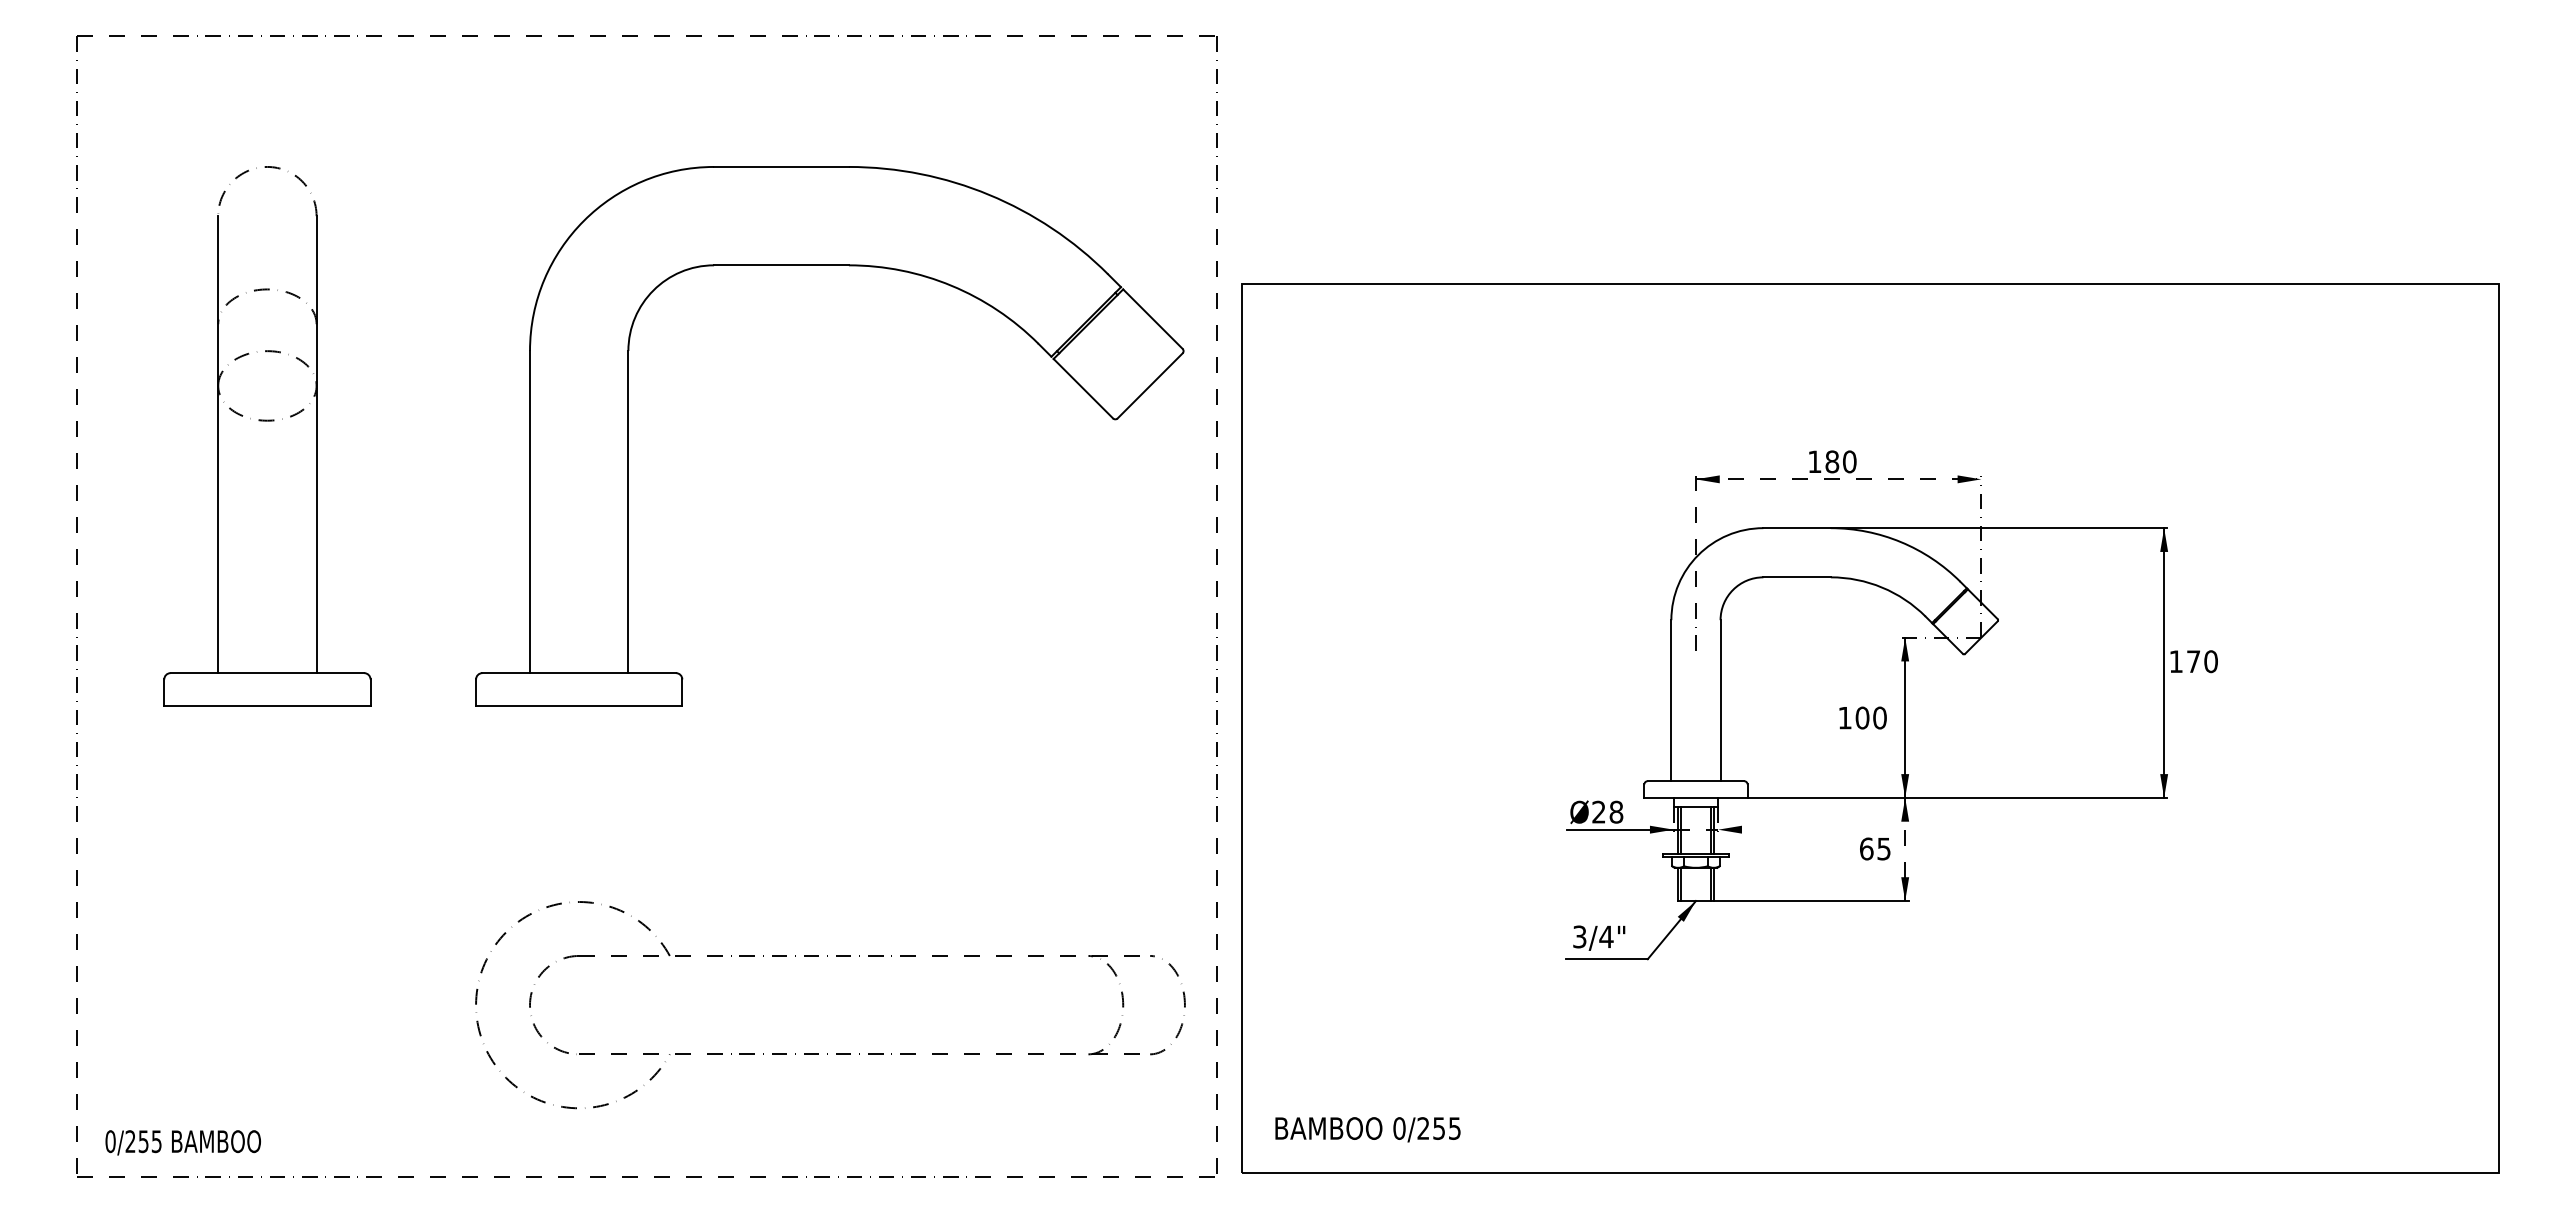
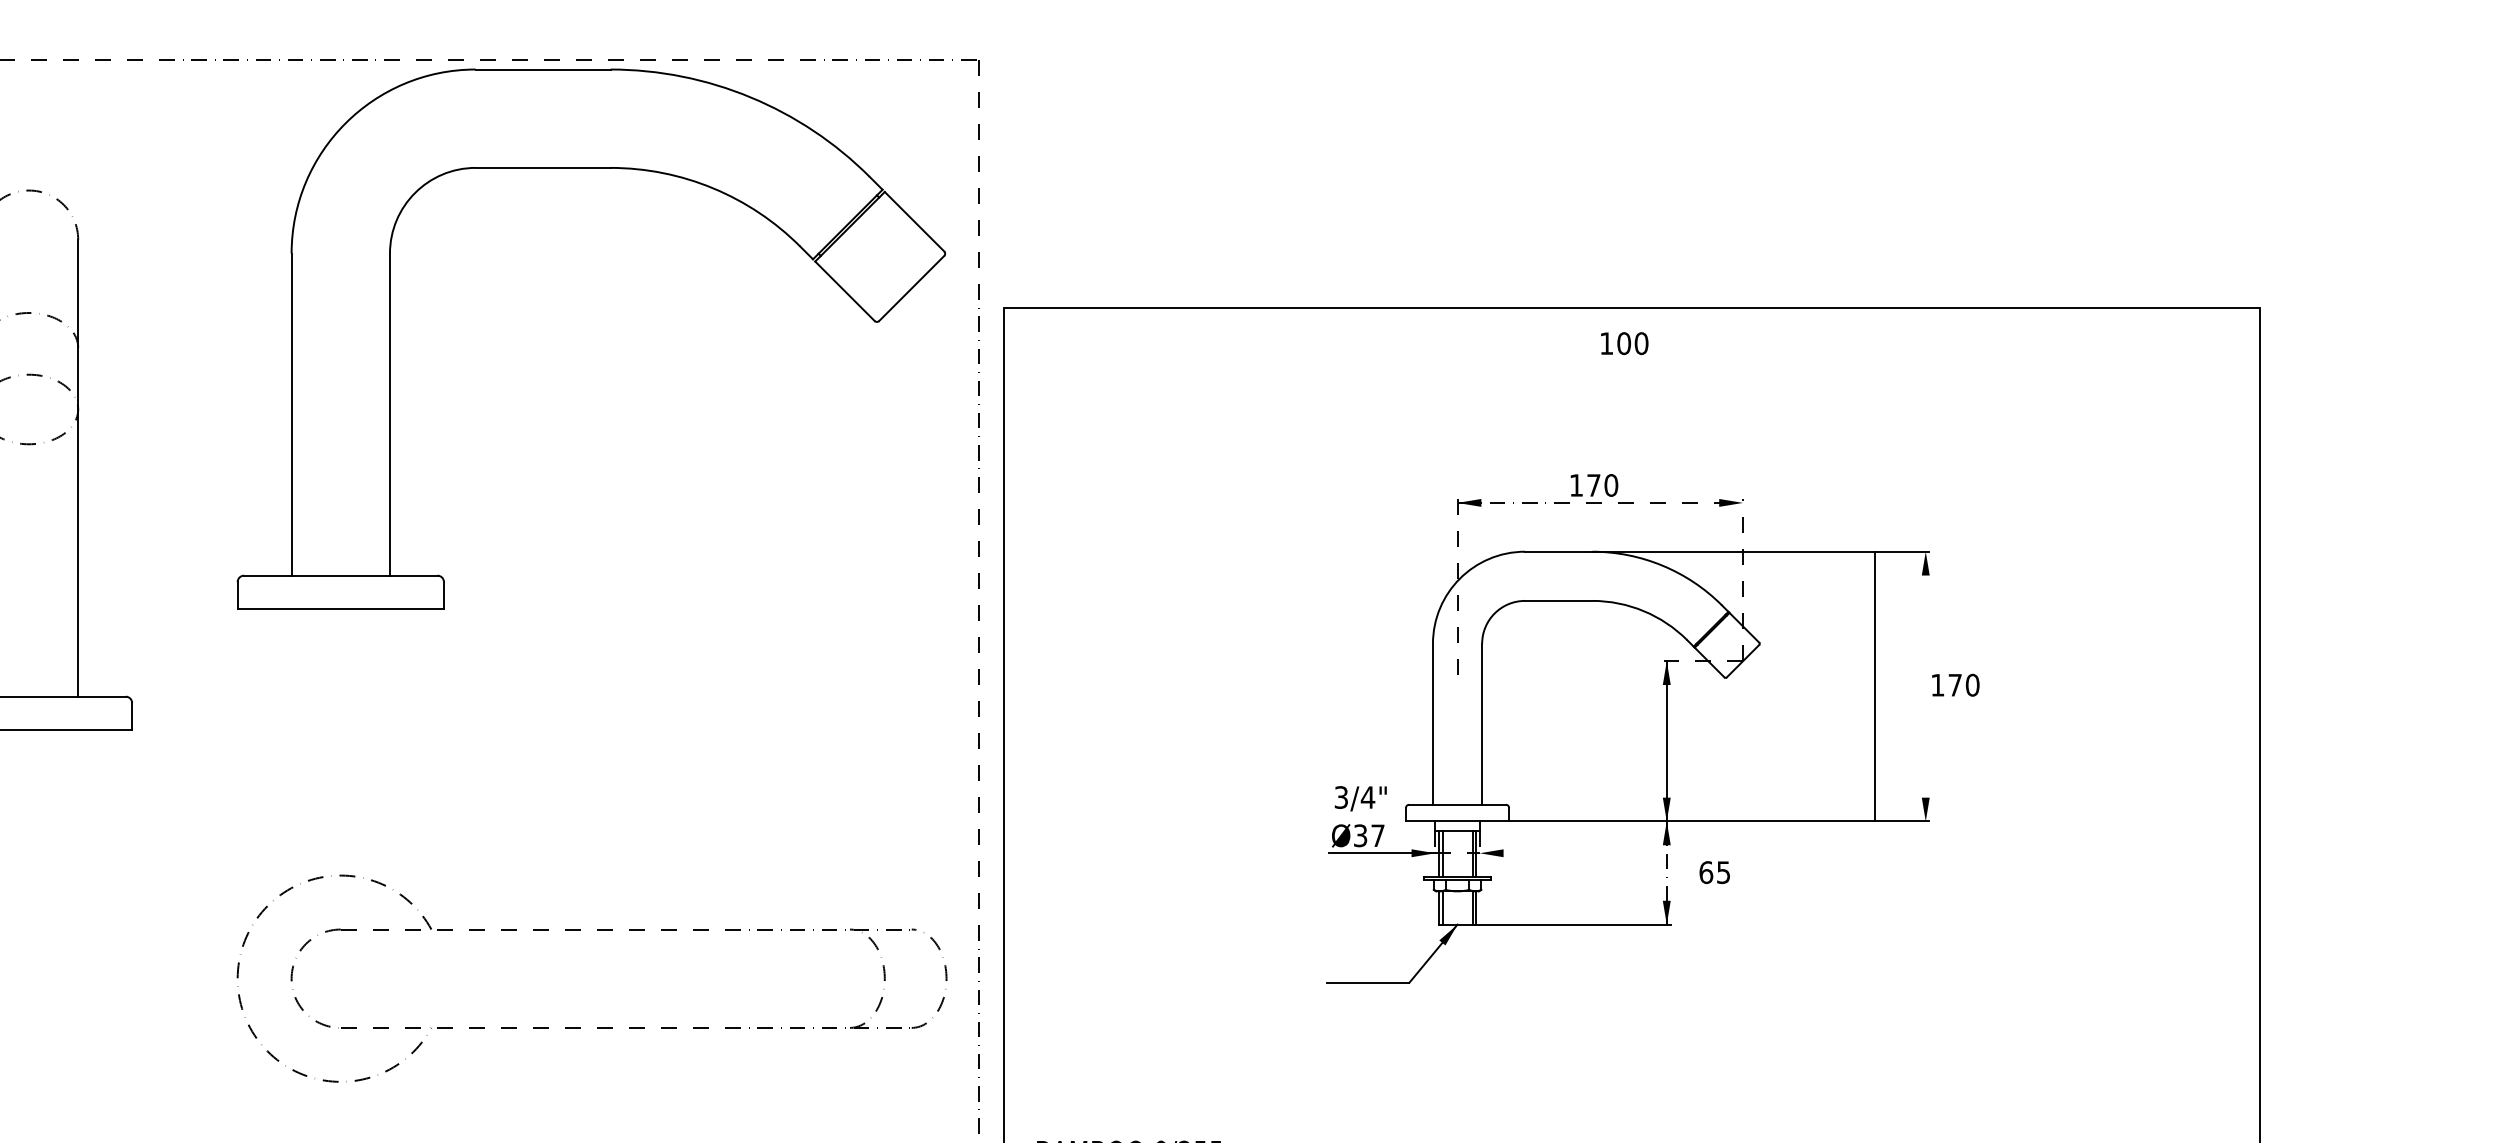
part: (829, 265) -> (591, 168), moved
text: (1832, 461) -> (1594, 485), 180 -> 170
line: (2164, 662) -> (1875, 686), moved
text: (1862, 717) -> (1624, 343), moved
text: (1607, 811) -> (1369, 835), Ø28 -> Ø37
text: (1875, 848) -> (1715, 872), moved
text: (1599, 937) -> (1361, 798), moved
part: (827, 1053) -> (589, 1027), moved

